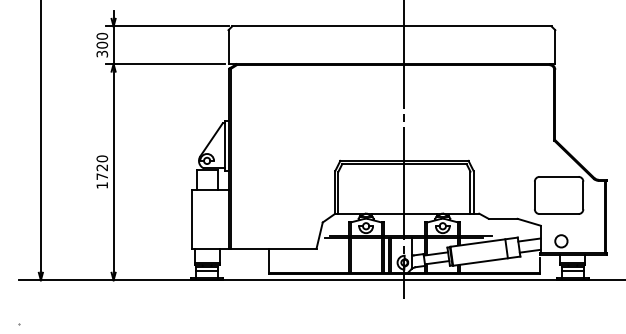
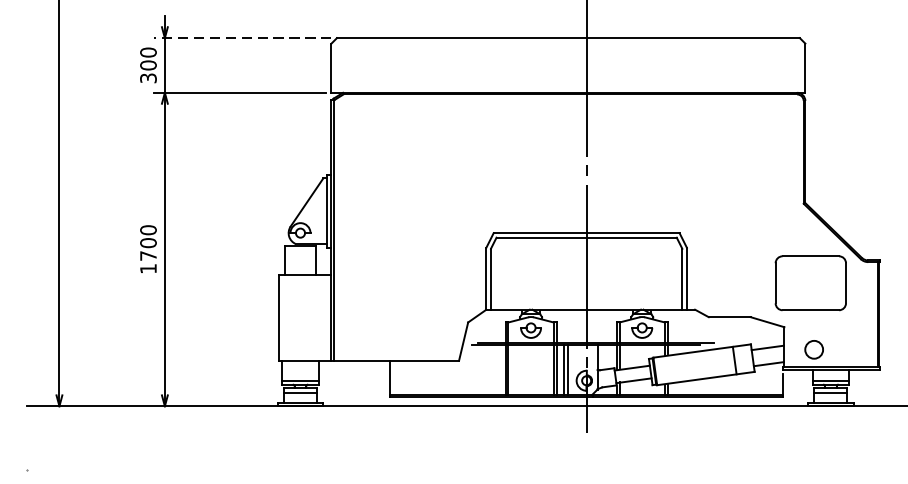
line: (166, 26) -> (241, 38), solid -> dashed
text: (102, 167) -> (148, 242), 1720 -> 1700

